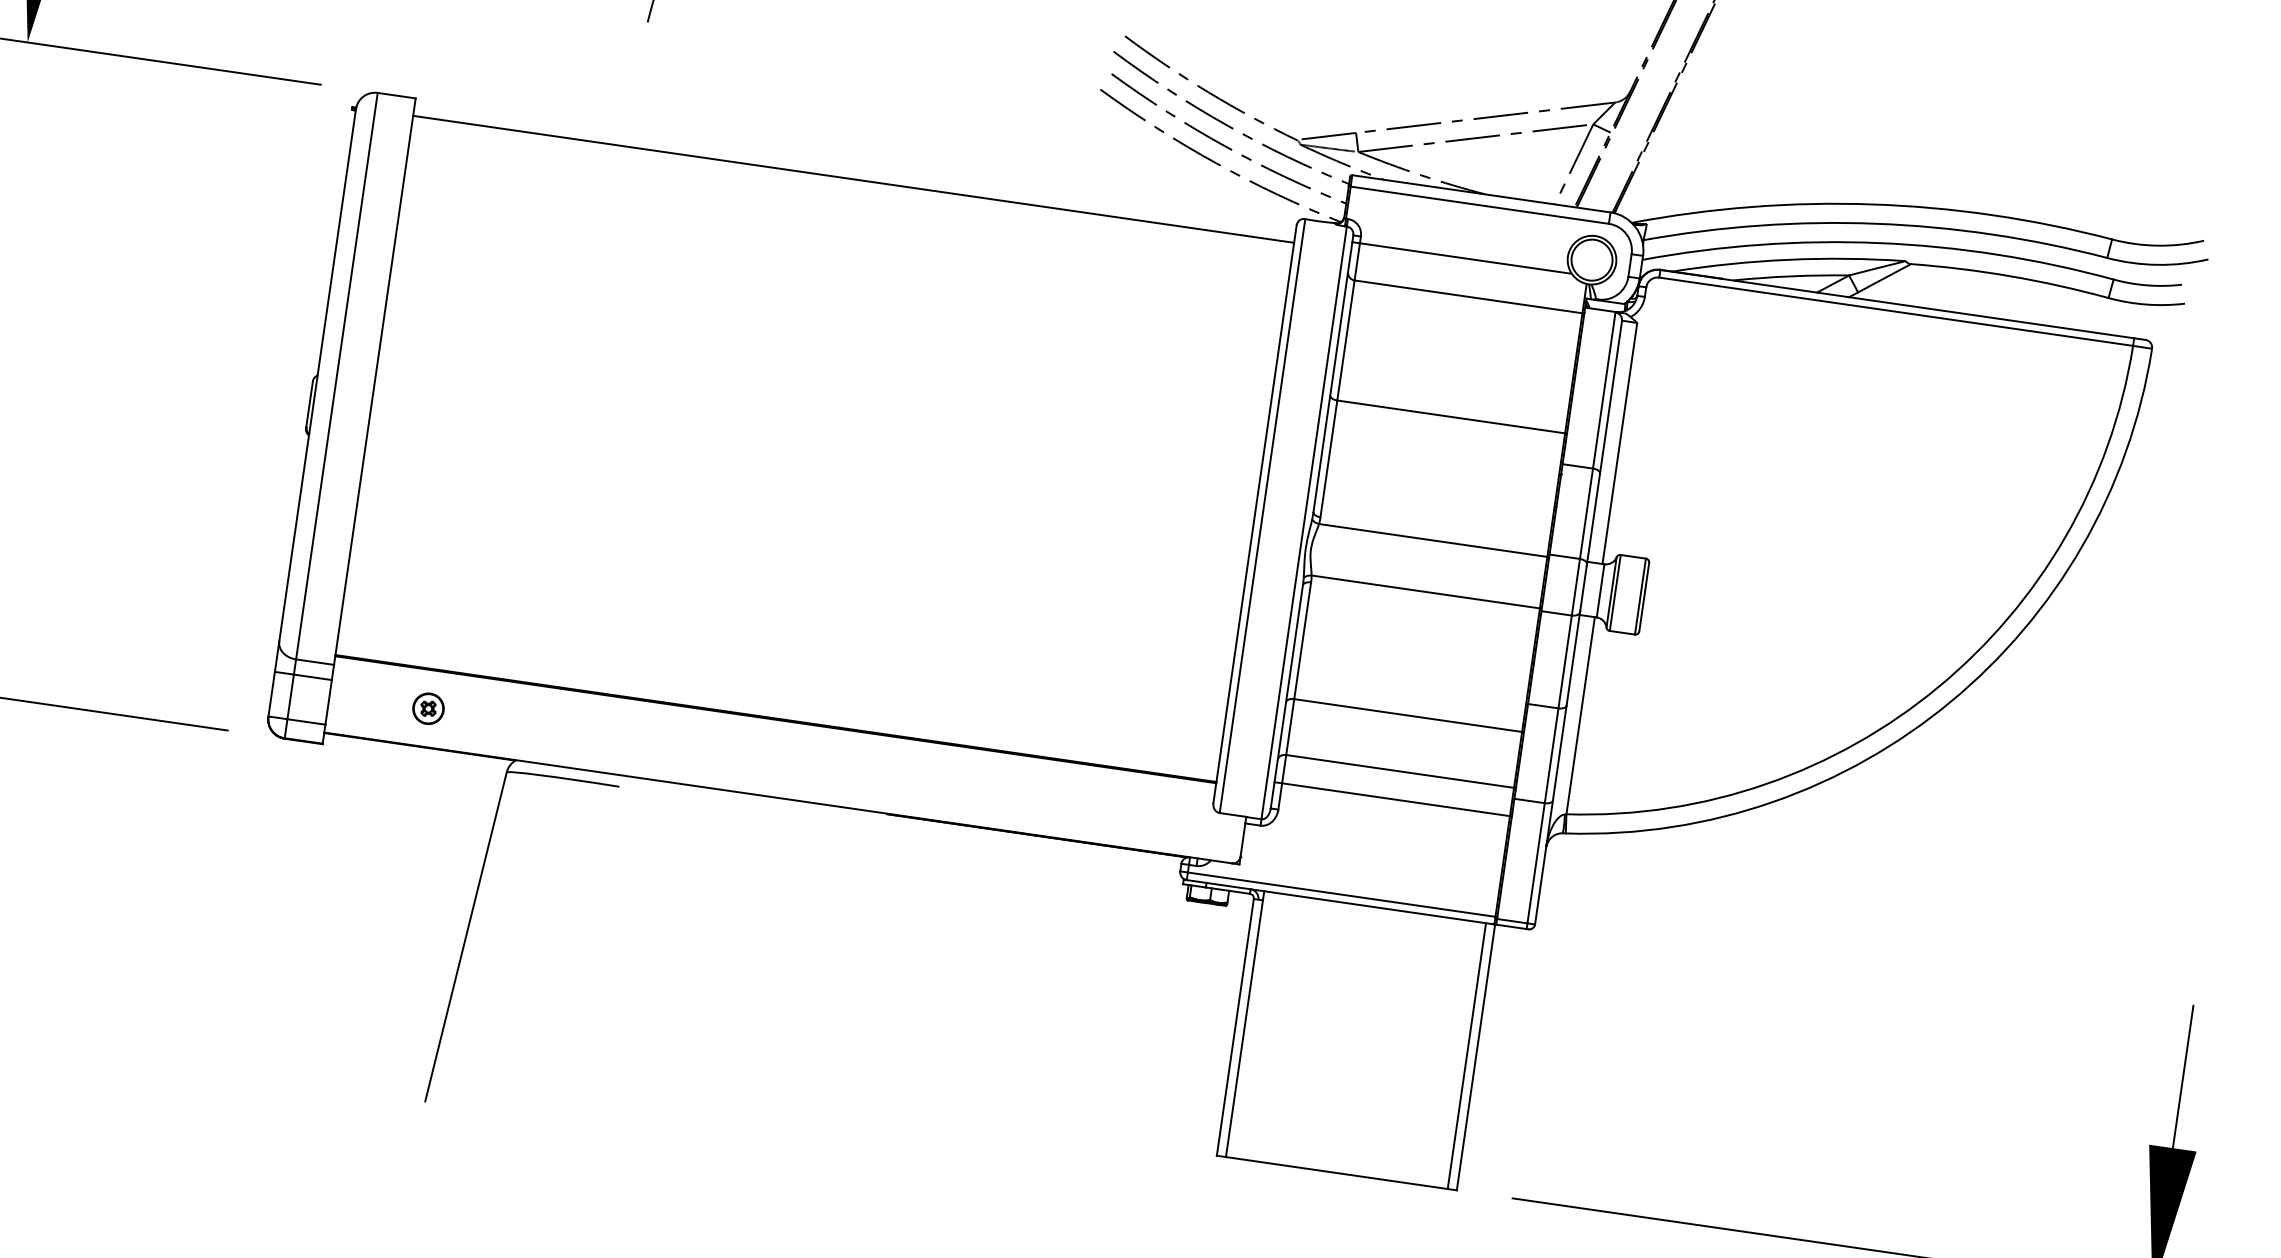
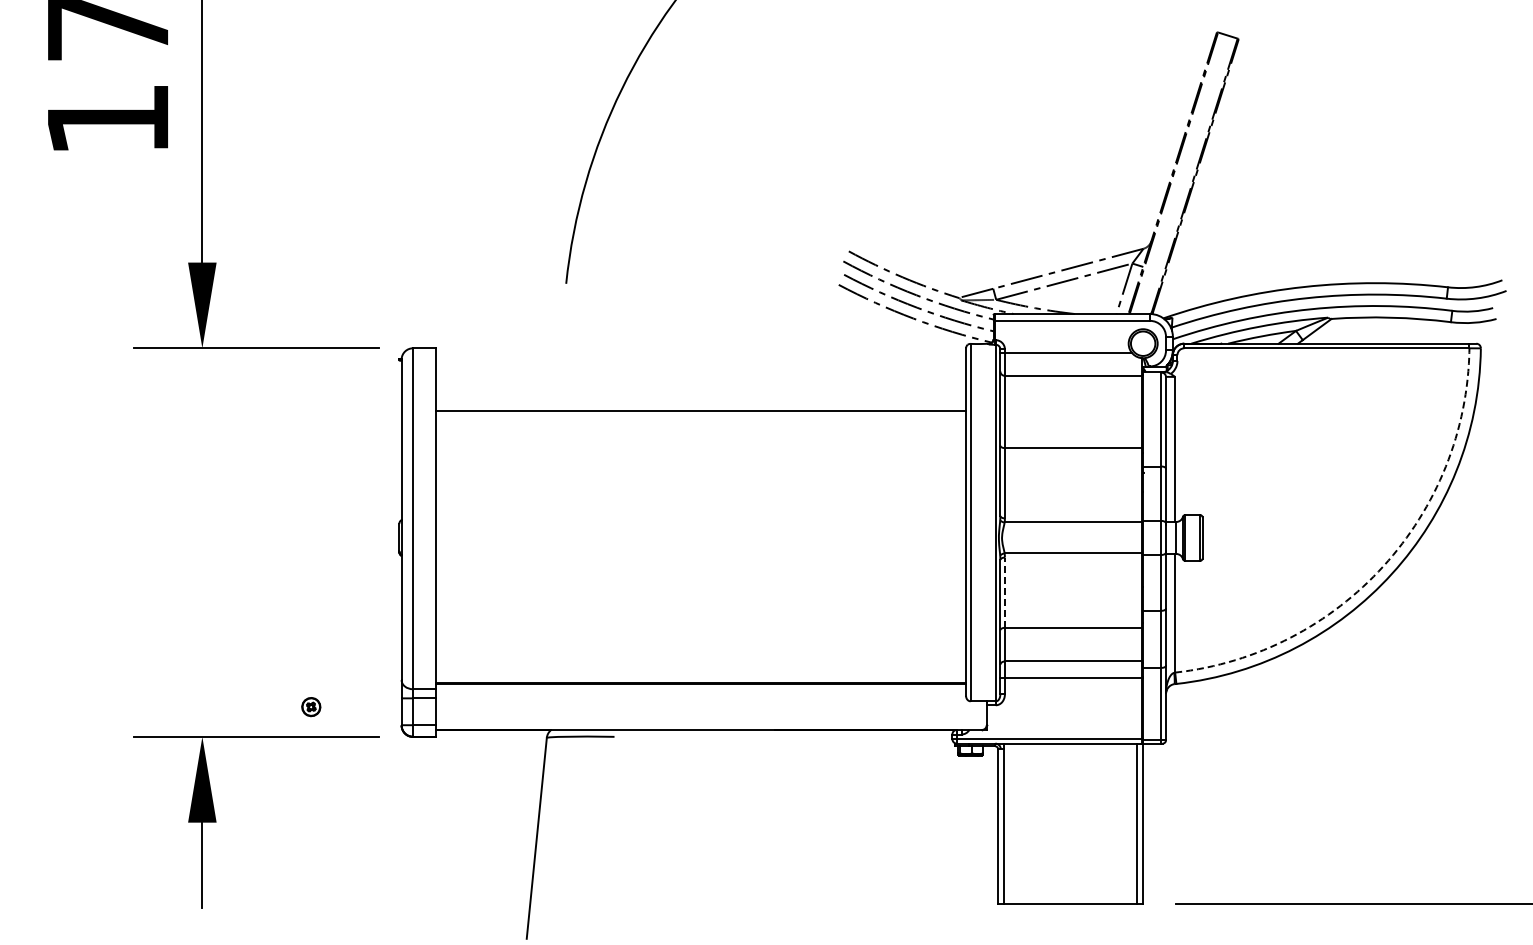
line: (852, 178) -> (700, 410), moved
line: (1302, 640) -> (1004, 592), solid -> dashed
arc: (1938, 687) -> (1383, 566), solid -> dashed
part: (428, 709) -> (311, 707), moved

